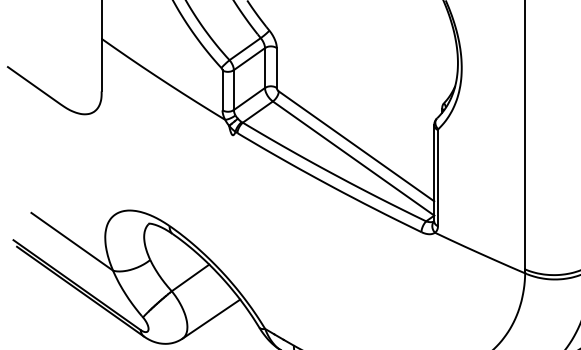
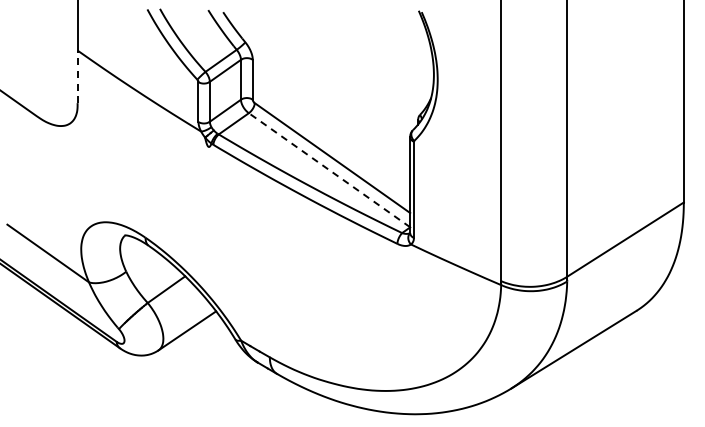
line: (101, 64) -> (77, 76), solid -> dashed
line: (353, 158) -> (329, 170), solid -> dashed

